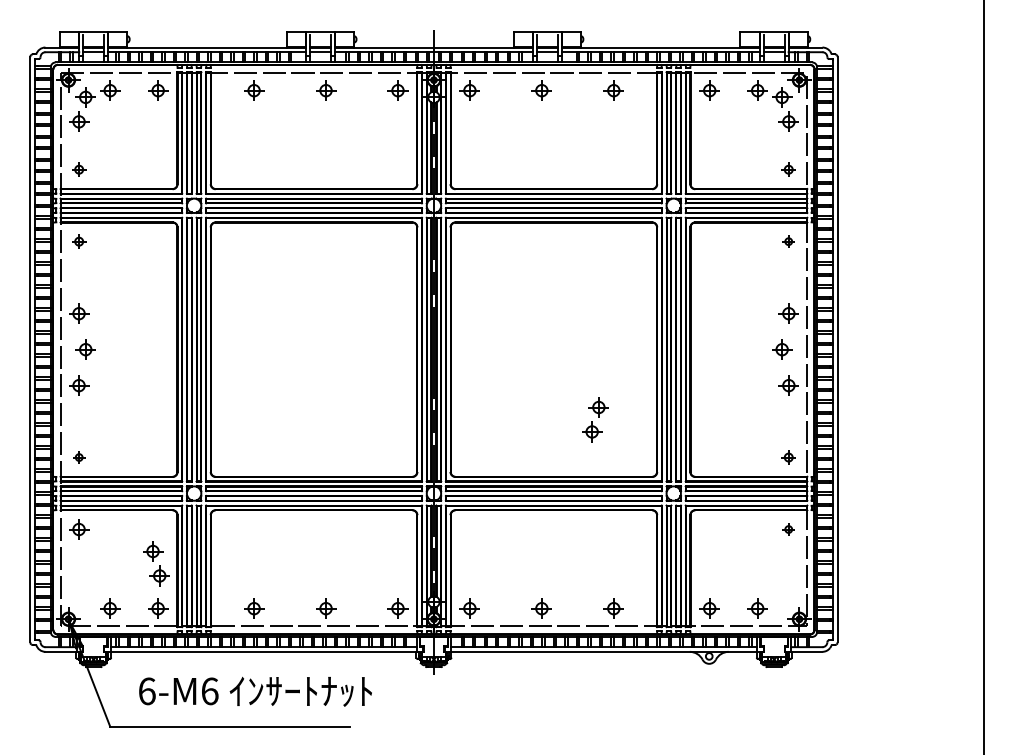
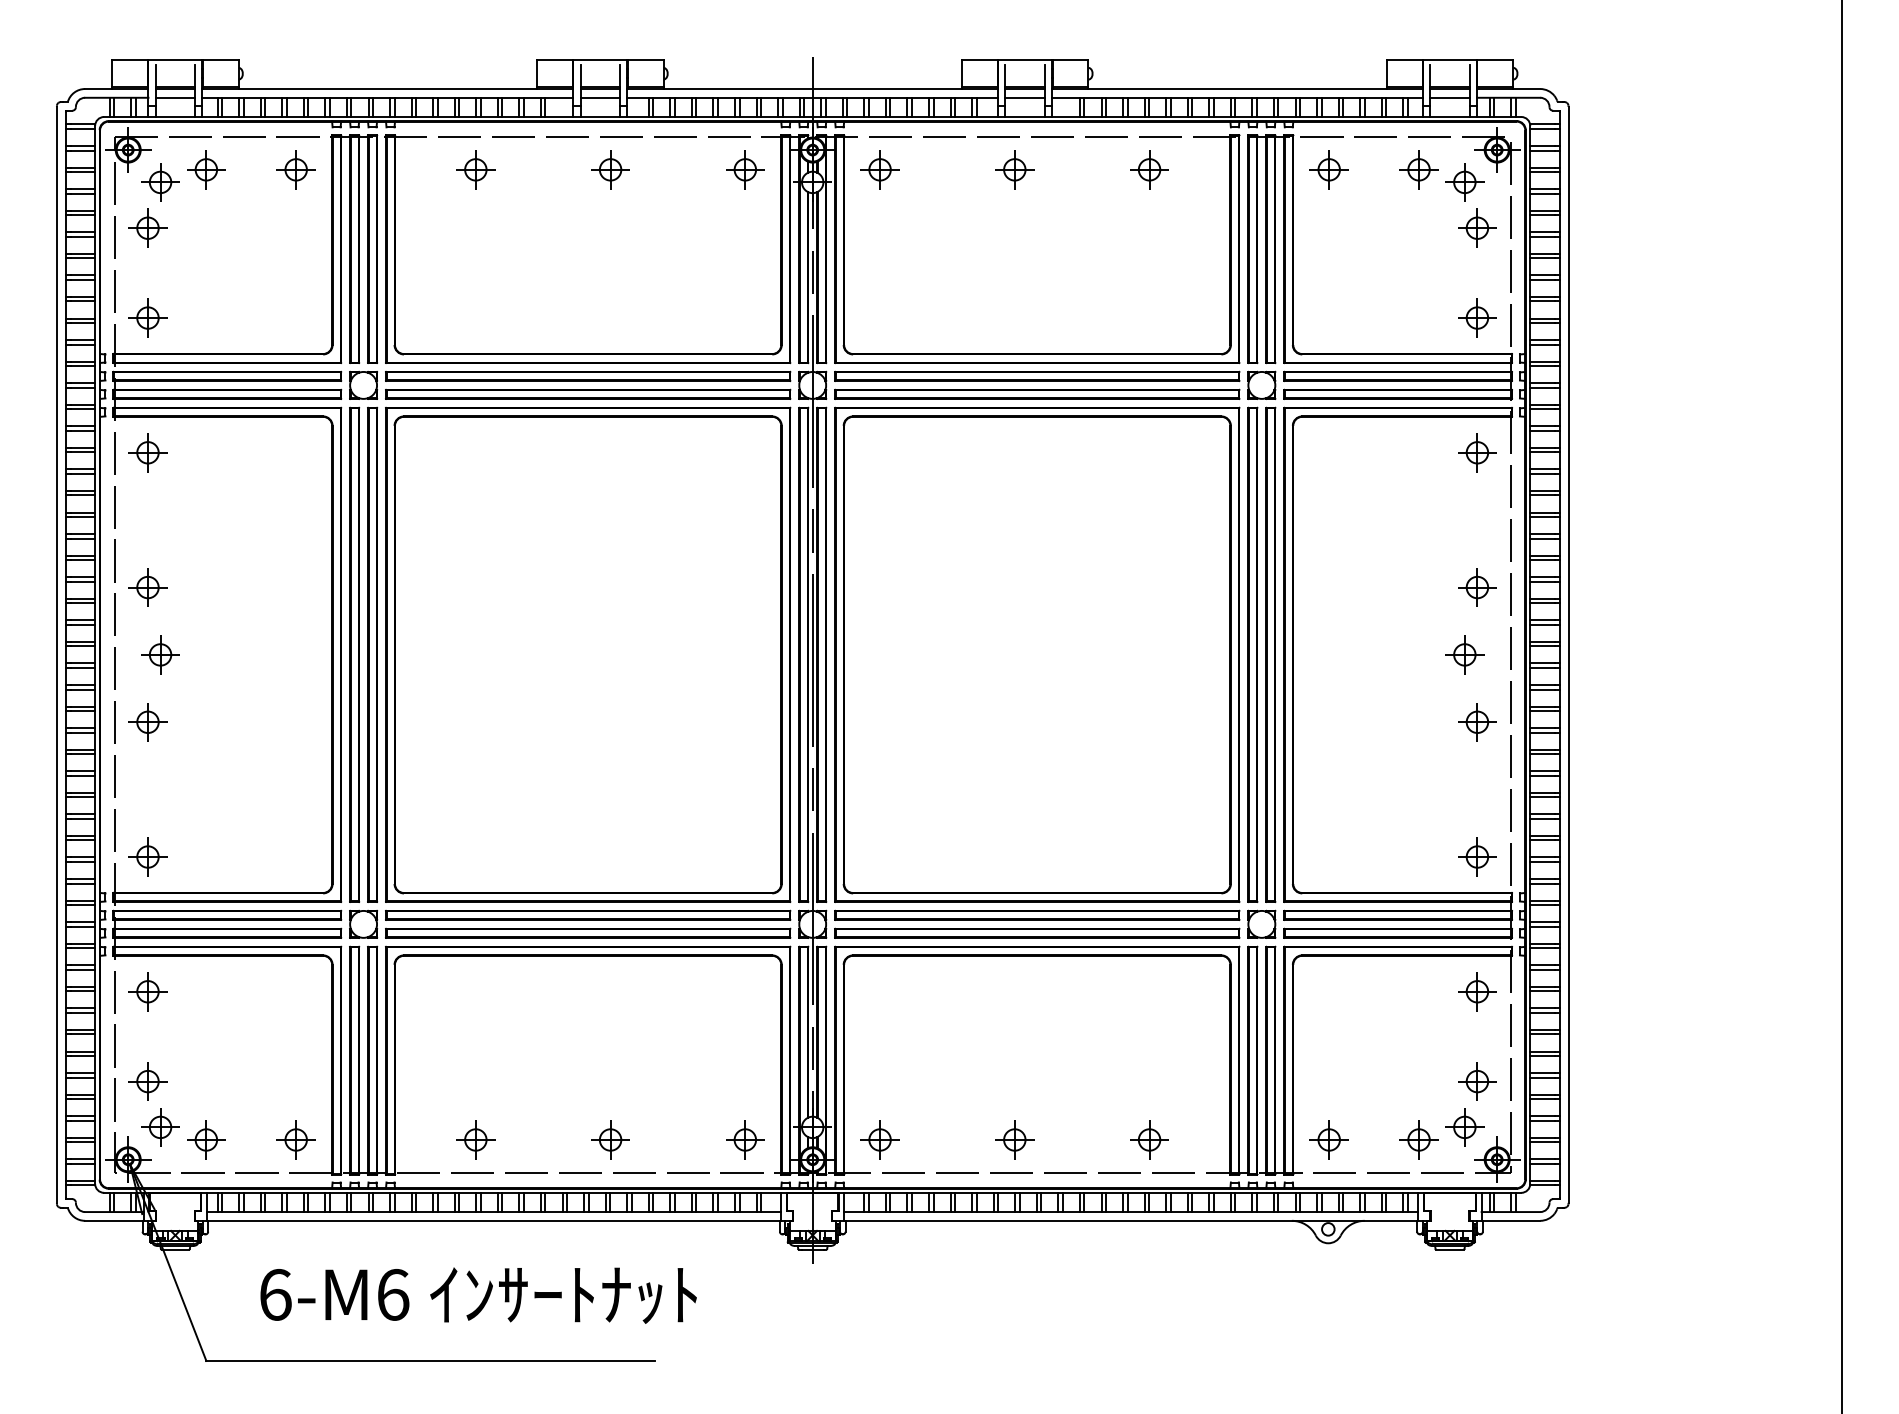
part: (79, 169) -> (148, 317), size x1.43
part: (788, 169) -> (1476, 317), size x1.43
part: (79, 241) -> (148, 452), size x1.43
part: (788, 241) -> (1476, 452), size x1.67
part: (595, 419) -> (1471, 1104), moved
part: (79, 457) -> (148, 856), size x1.67
part: (788, 457) -> (1476, 856), size x1.43
part: (788, 529) -> (1476, 991), size x1.67
part: (156, 563) -> (154, 1104), moved

